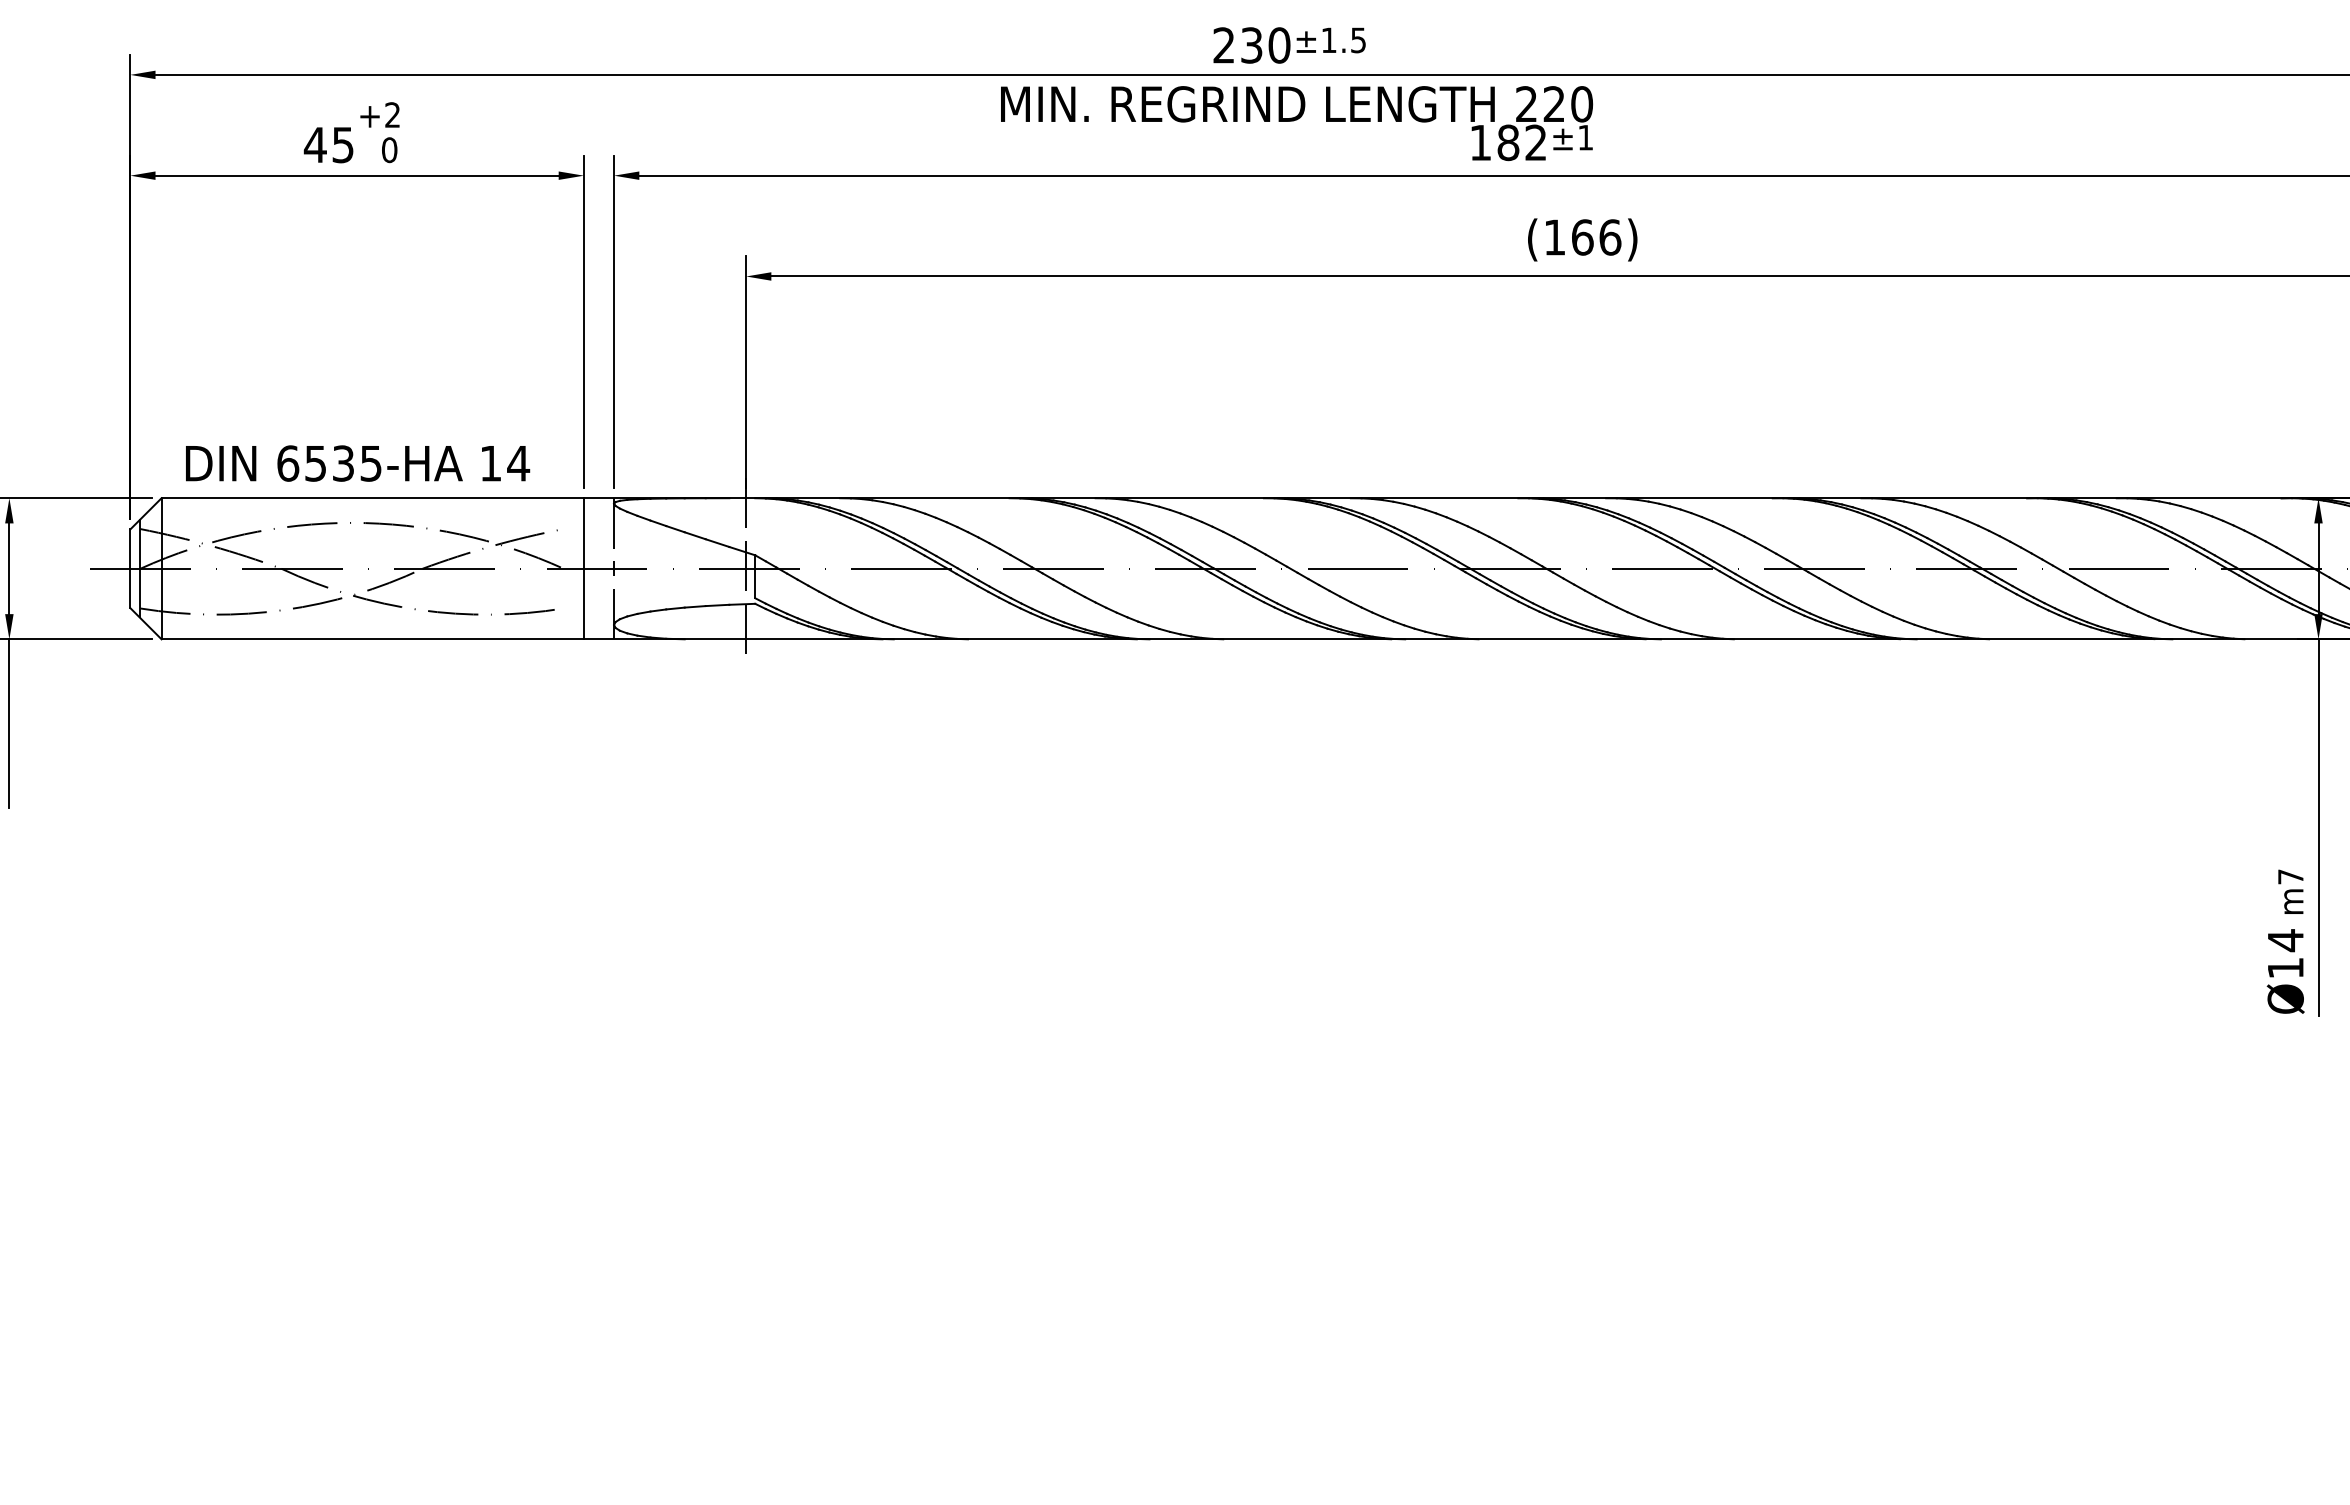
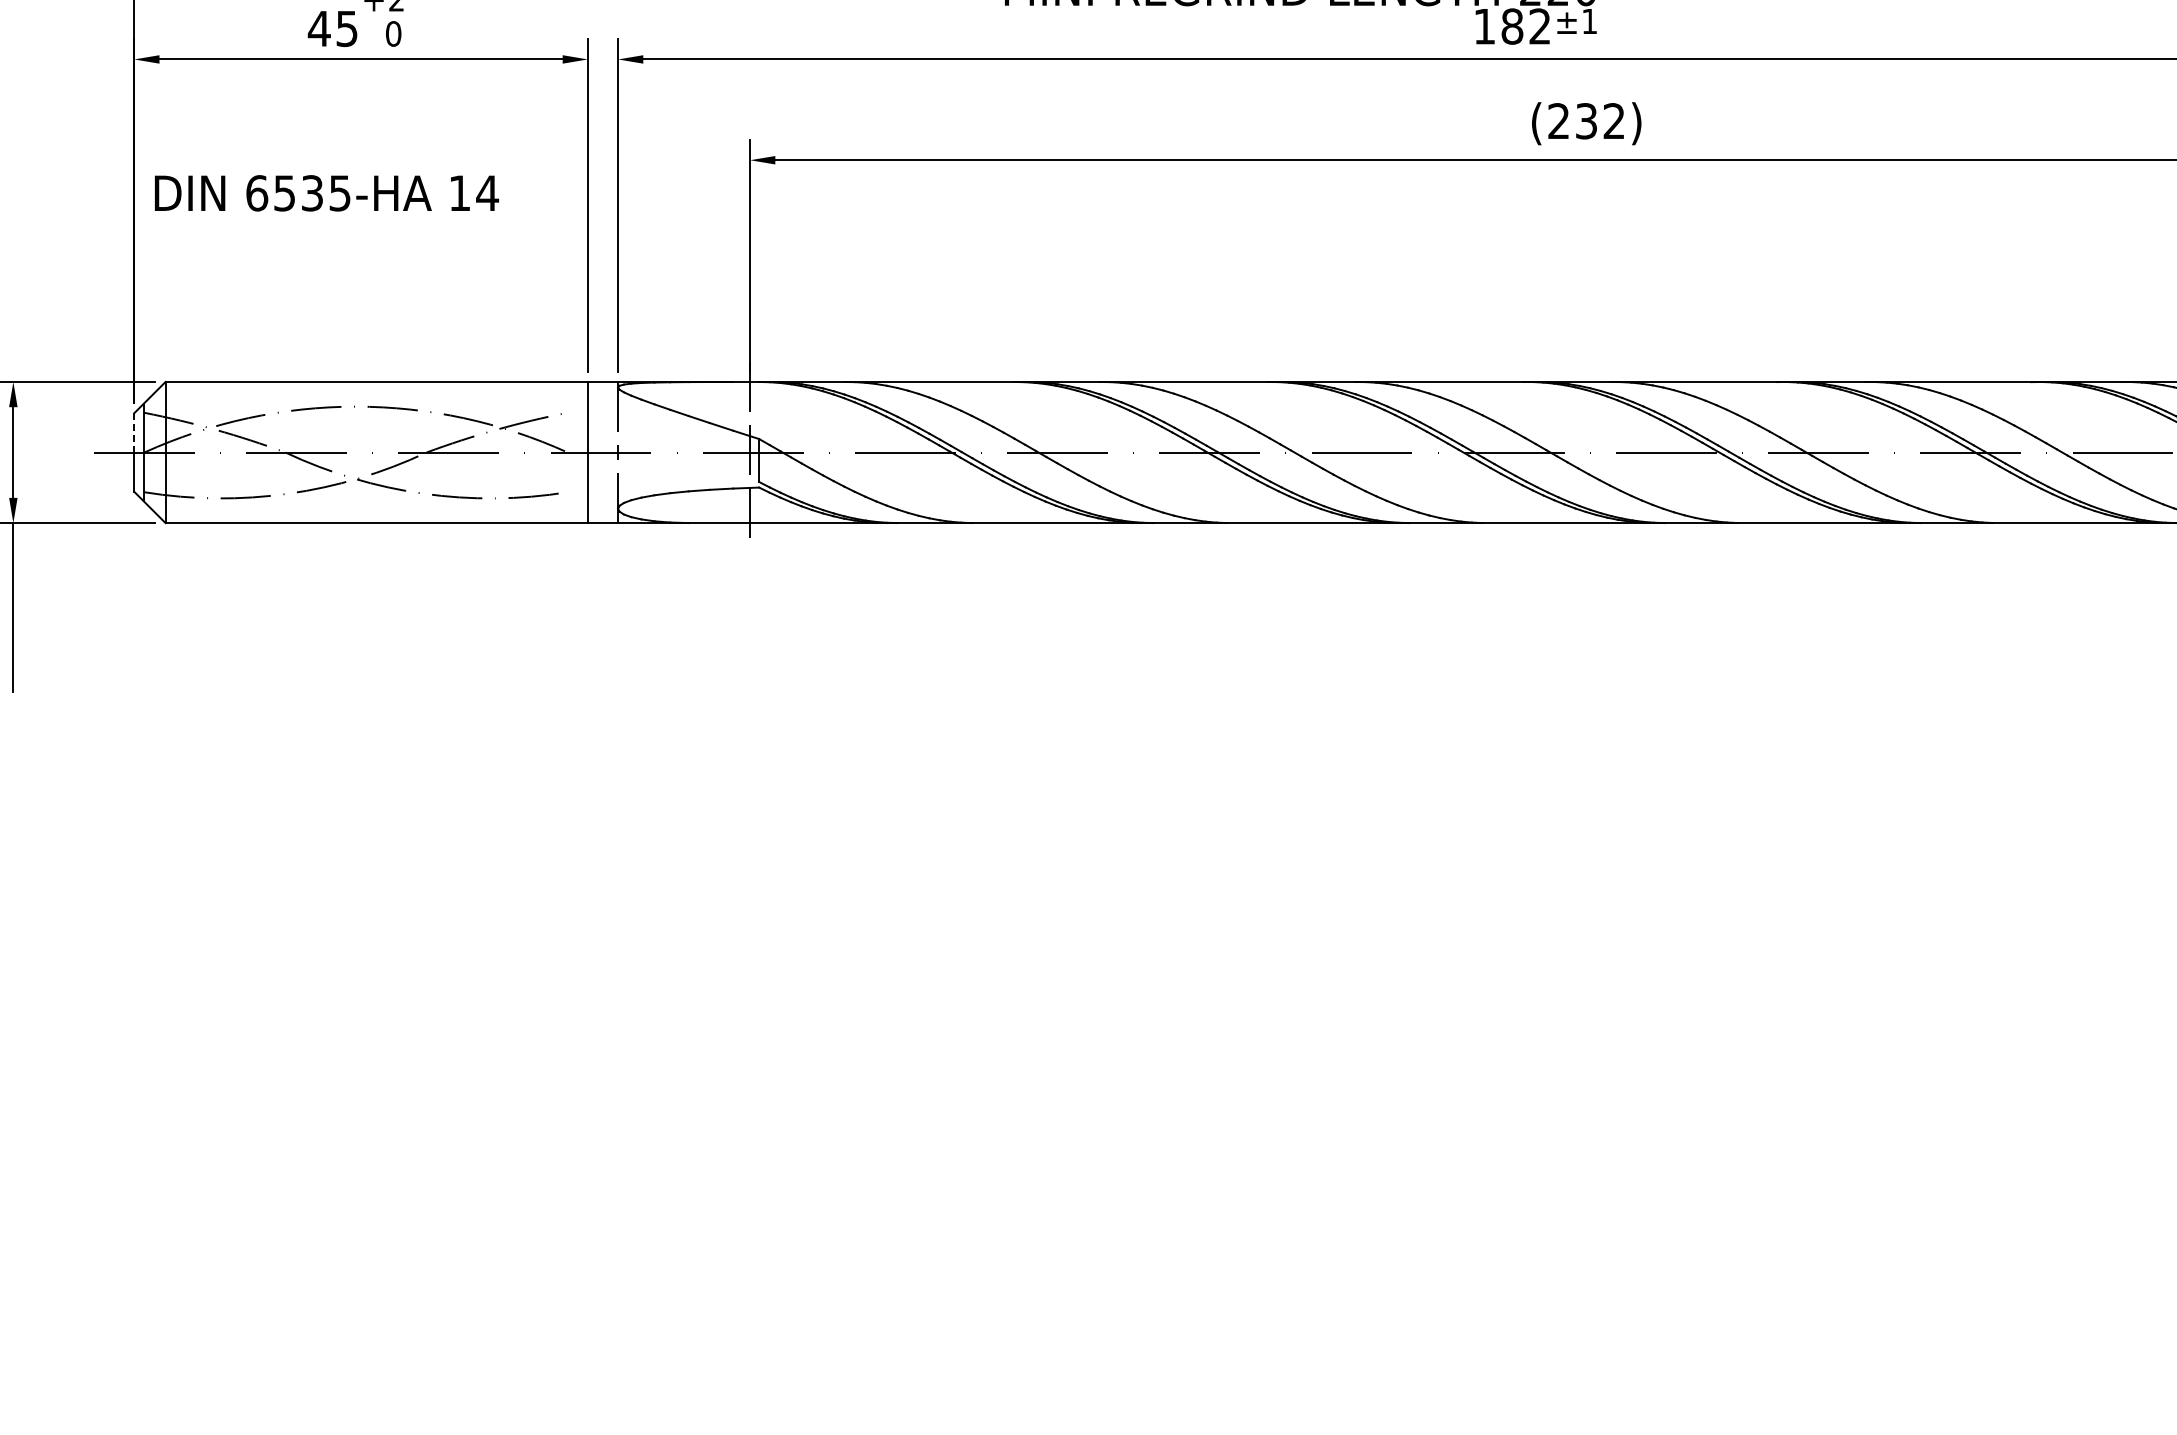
text: (1582, 237) -> (1586, 121), (166) -> (232)
text: (358, 463) -> (327, 193), moved
line: (130, 549) -> (134, 433), solid -> dashed

